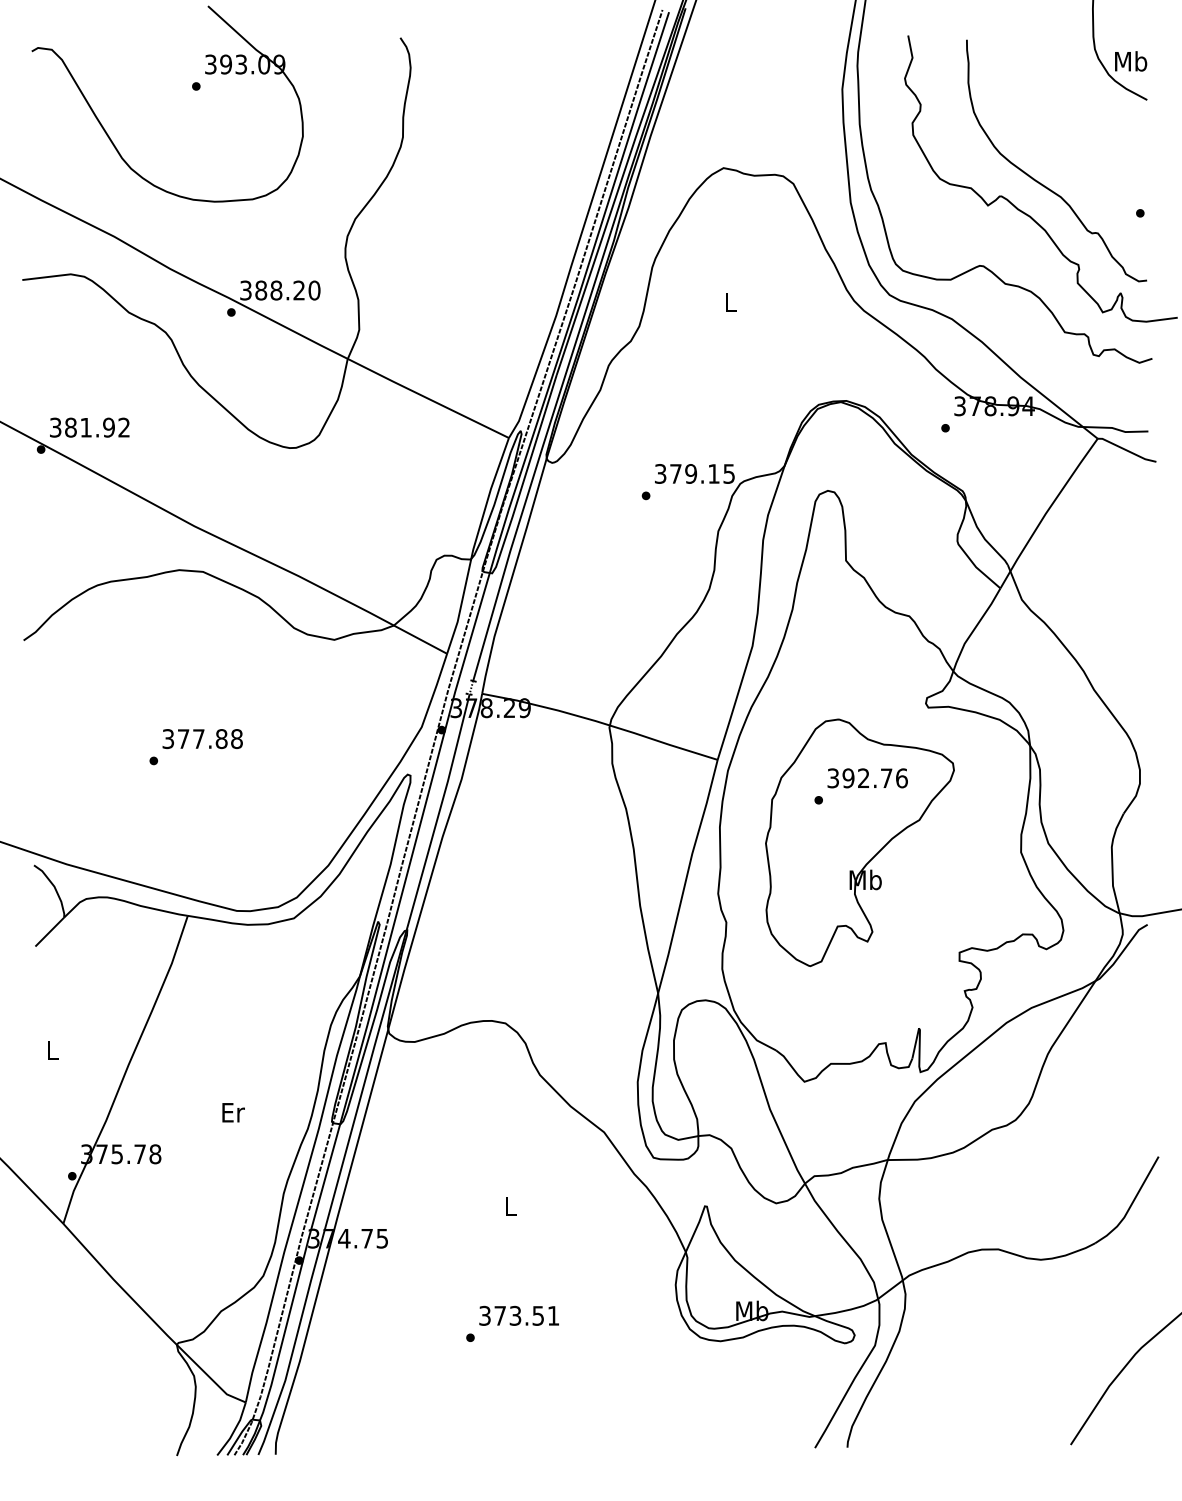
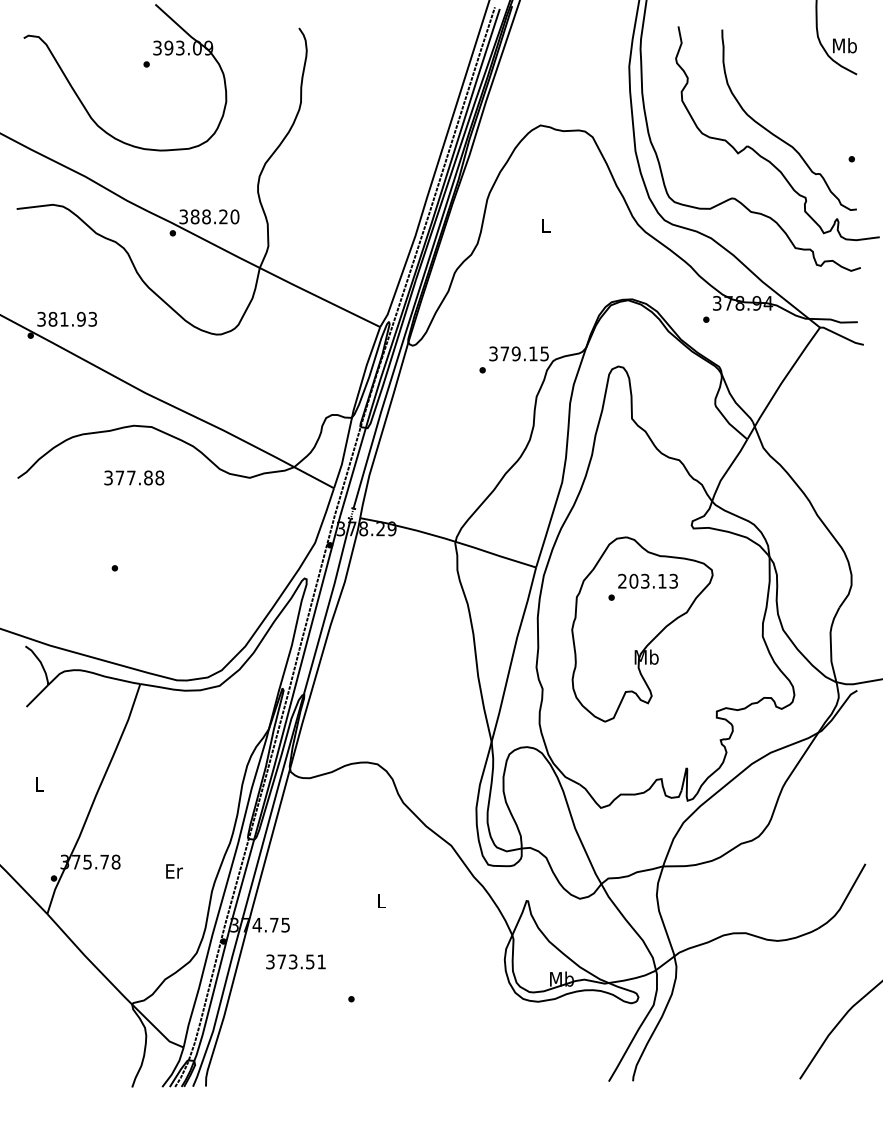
text: (123, 427) -> (92, 319), 381.92 -> 381.93
text: (202, 739) -> (134, 478), moved
text: (867, 778) -> (648, 581), 392.76 -> 203.13
text: (233, 1112) -> (174, 871), moved
text: (518, 1315) -> (295, 961), moved

